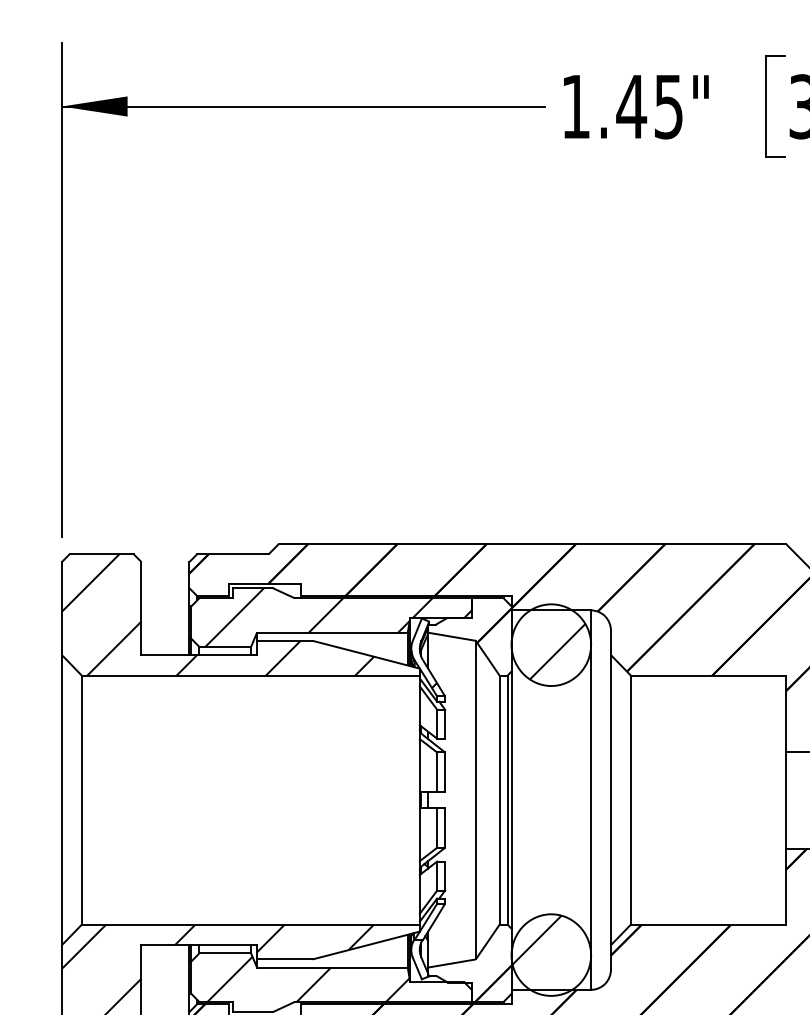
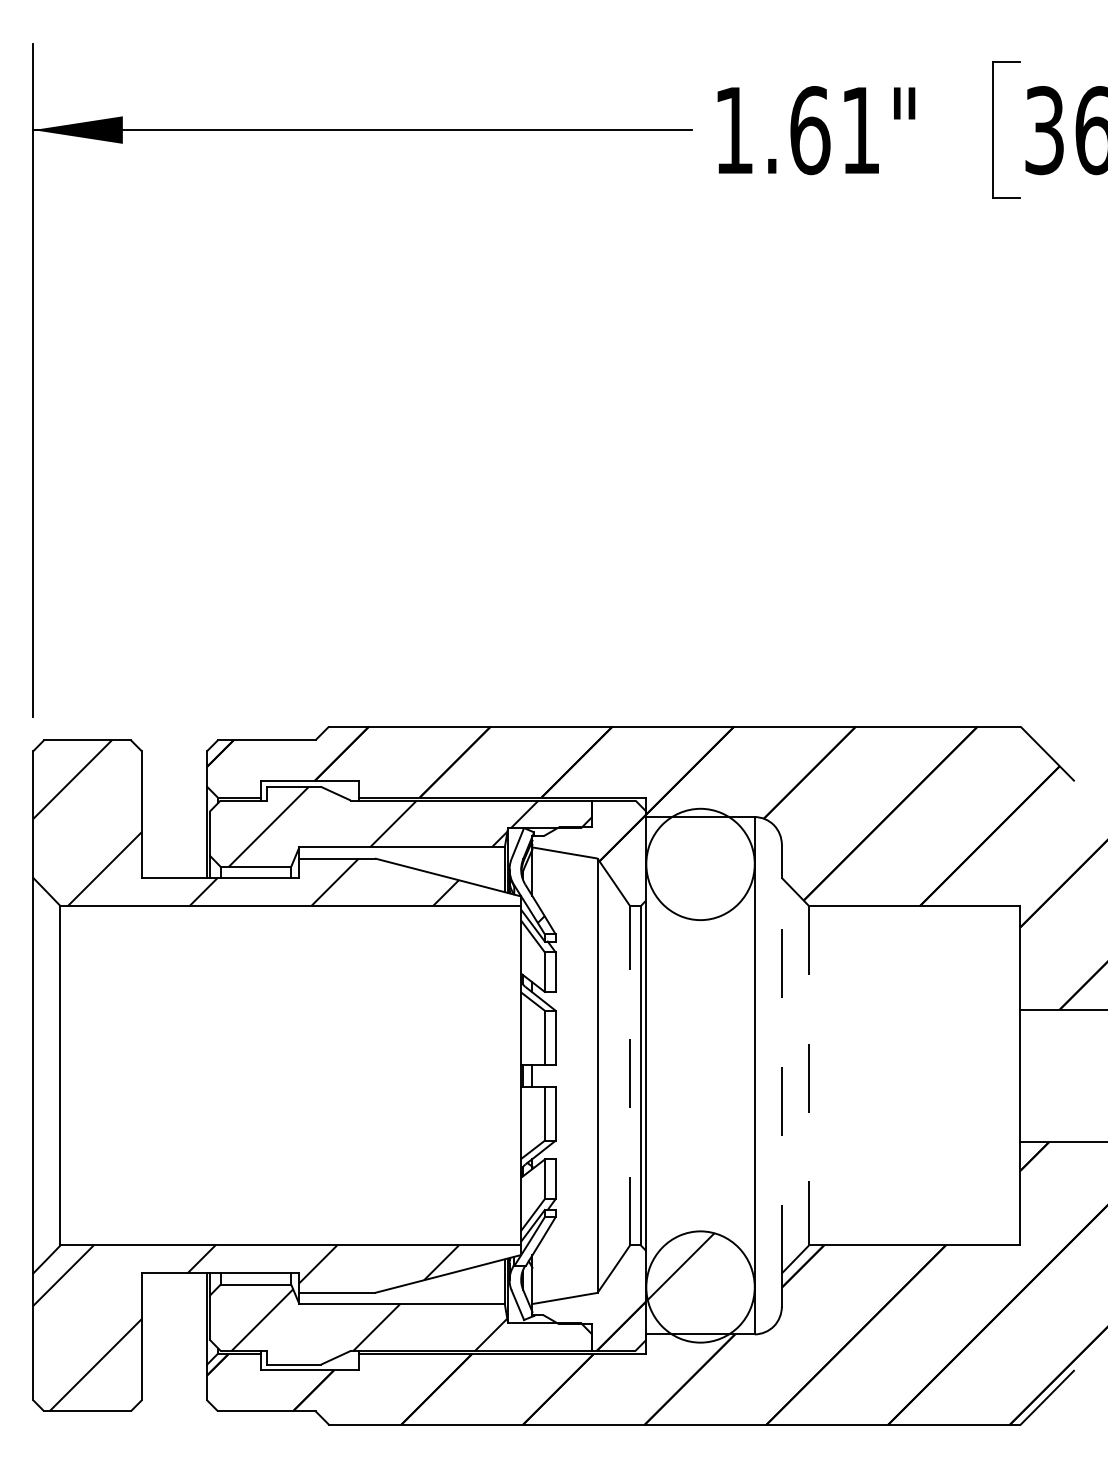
text: (648, 106) -> (833, 130), 1.45" -> 1.61"
hatch: (557, 651) -> (709, 873), removed
line: (499, 799) -> (630, 1075), solid -> dashed
line: (610, 799) -> (781, 1075), solid -> dashed
line: (631, 799) -> (809, 1075), solid -> dashed

